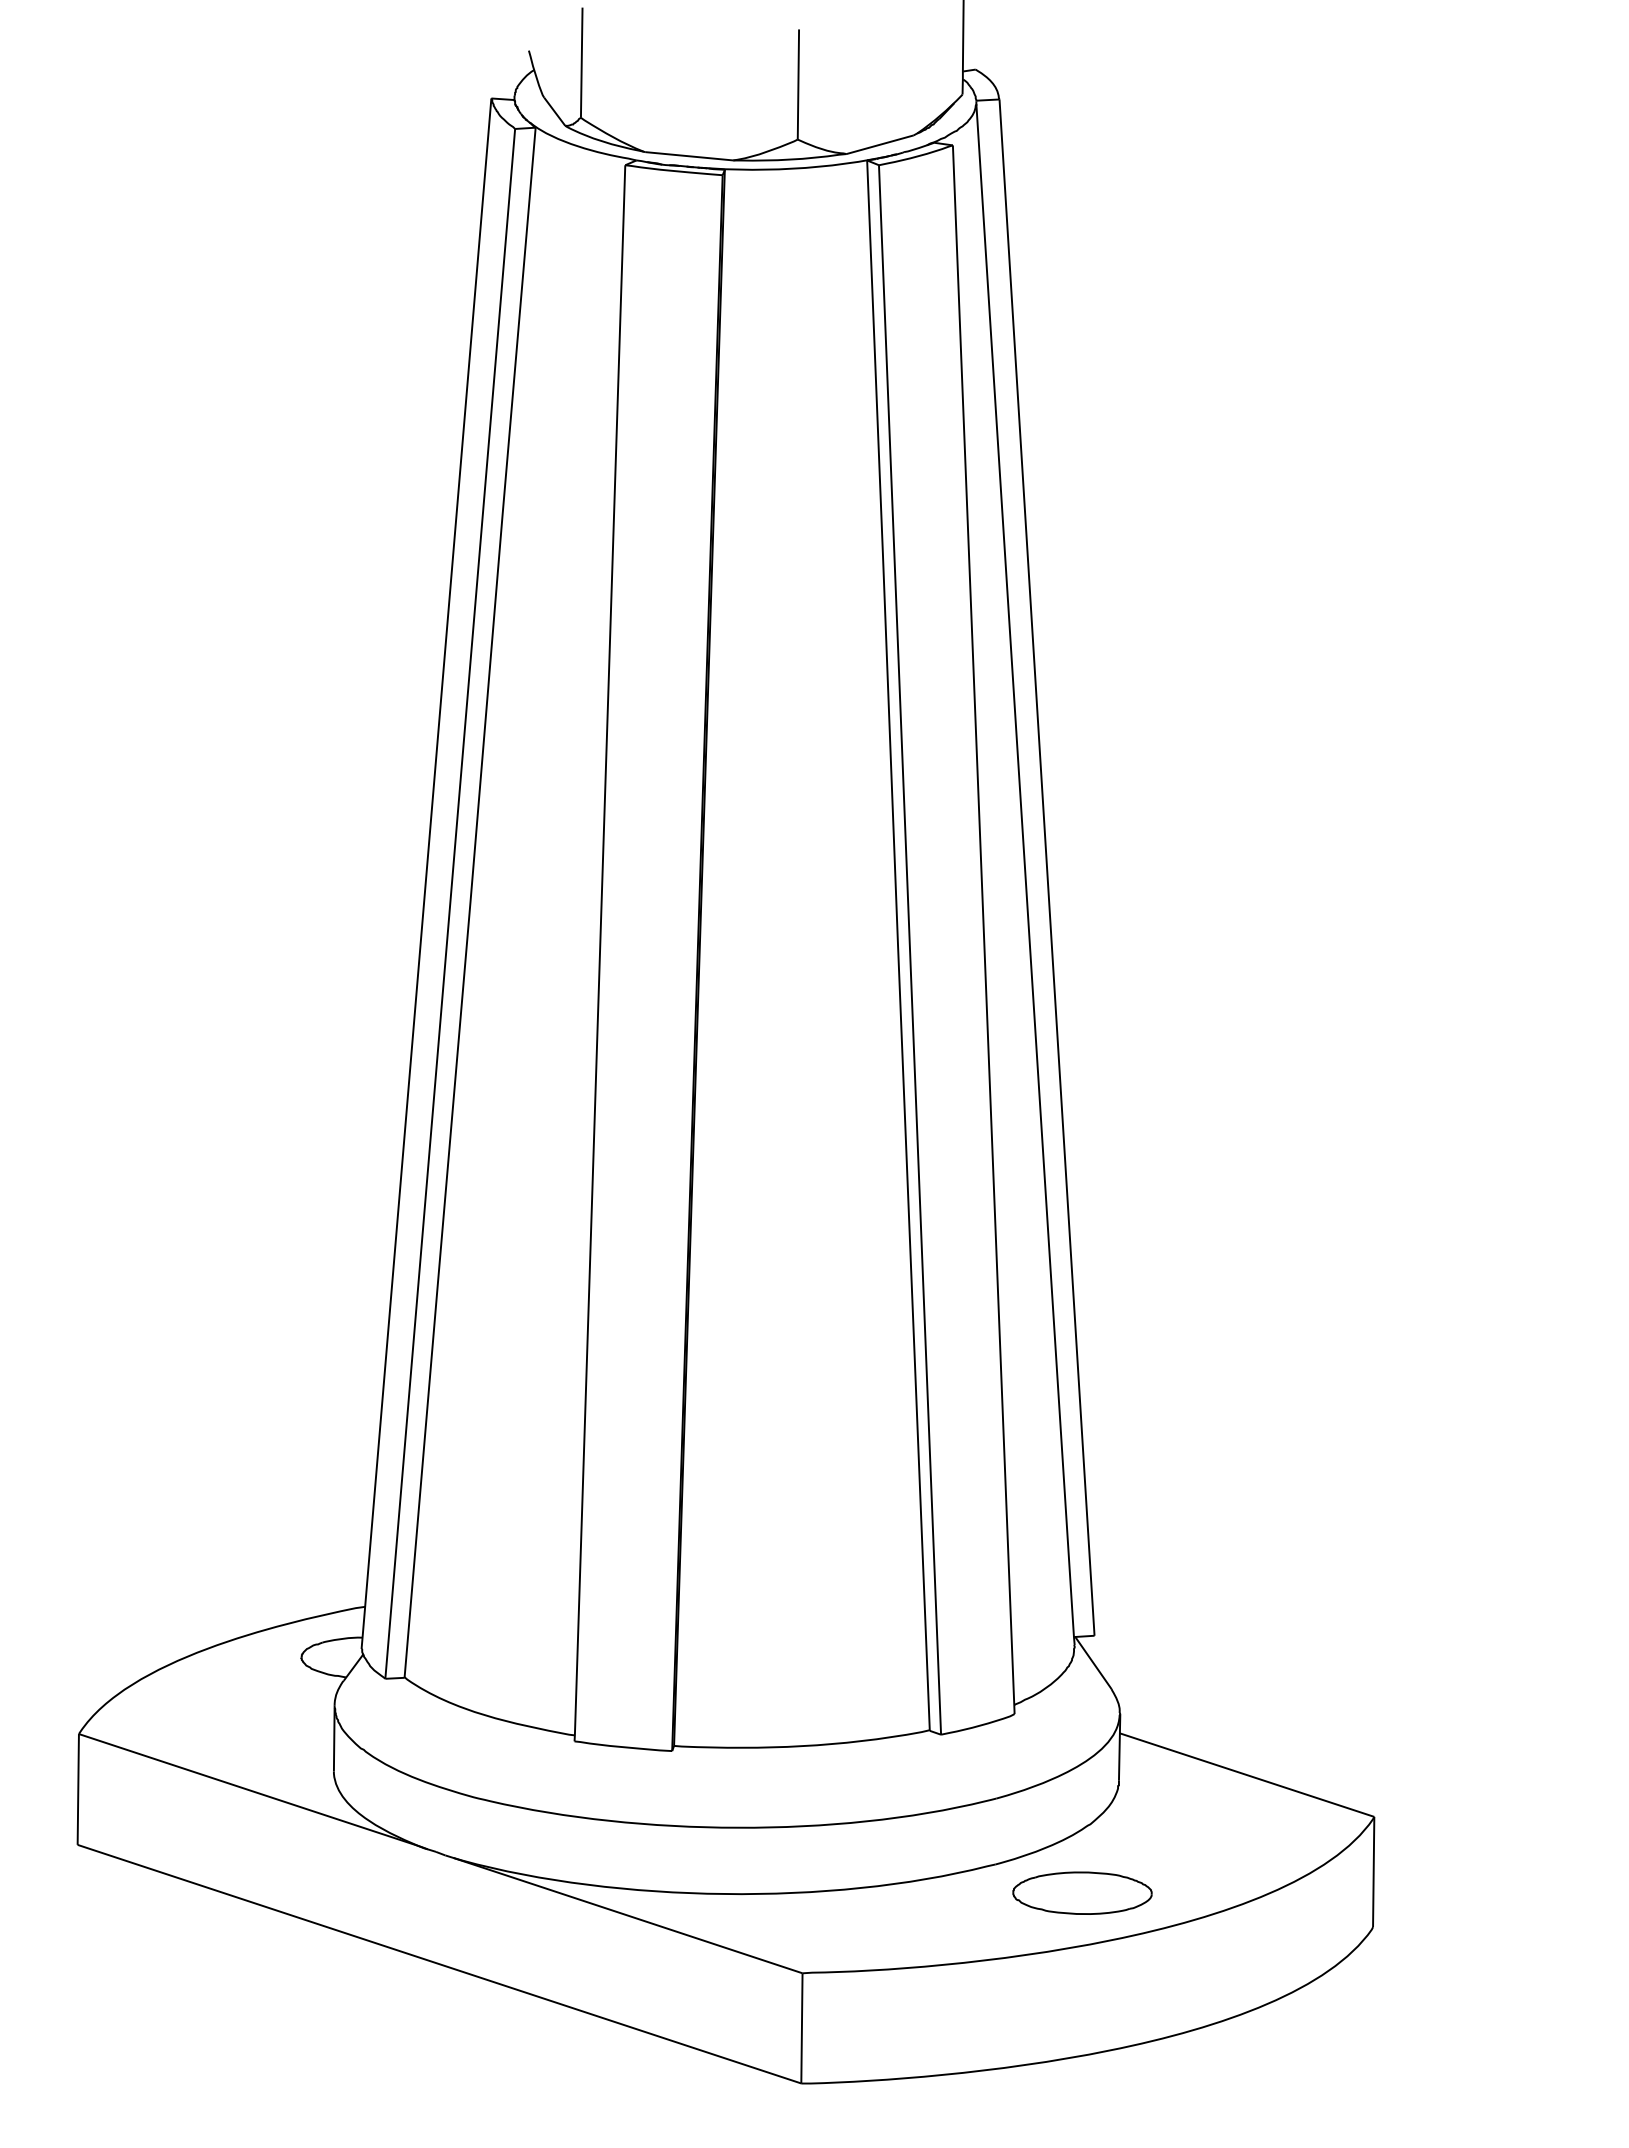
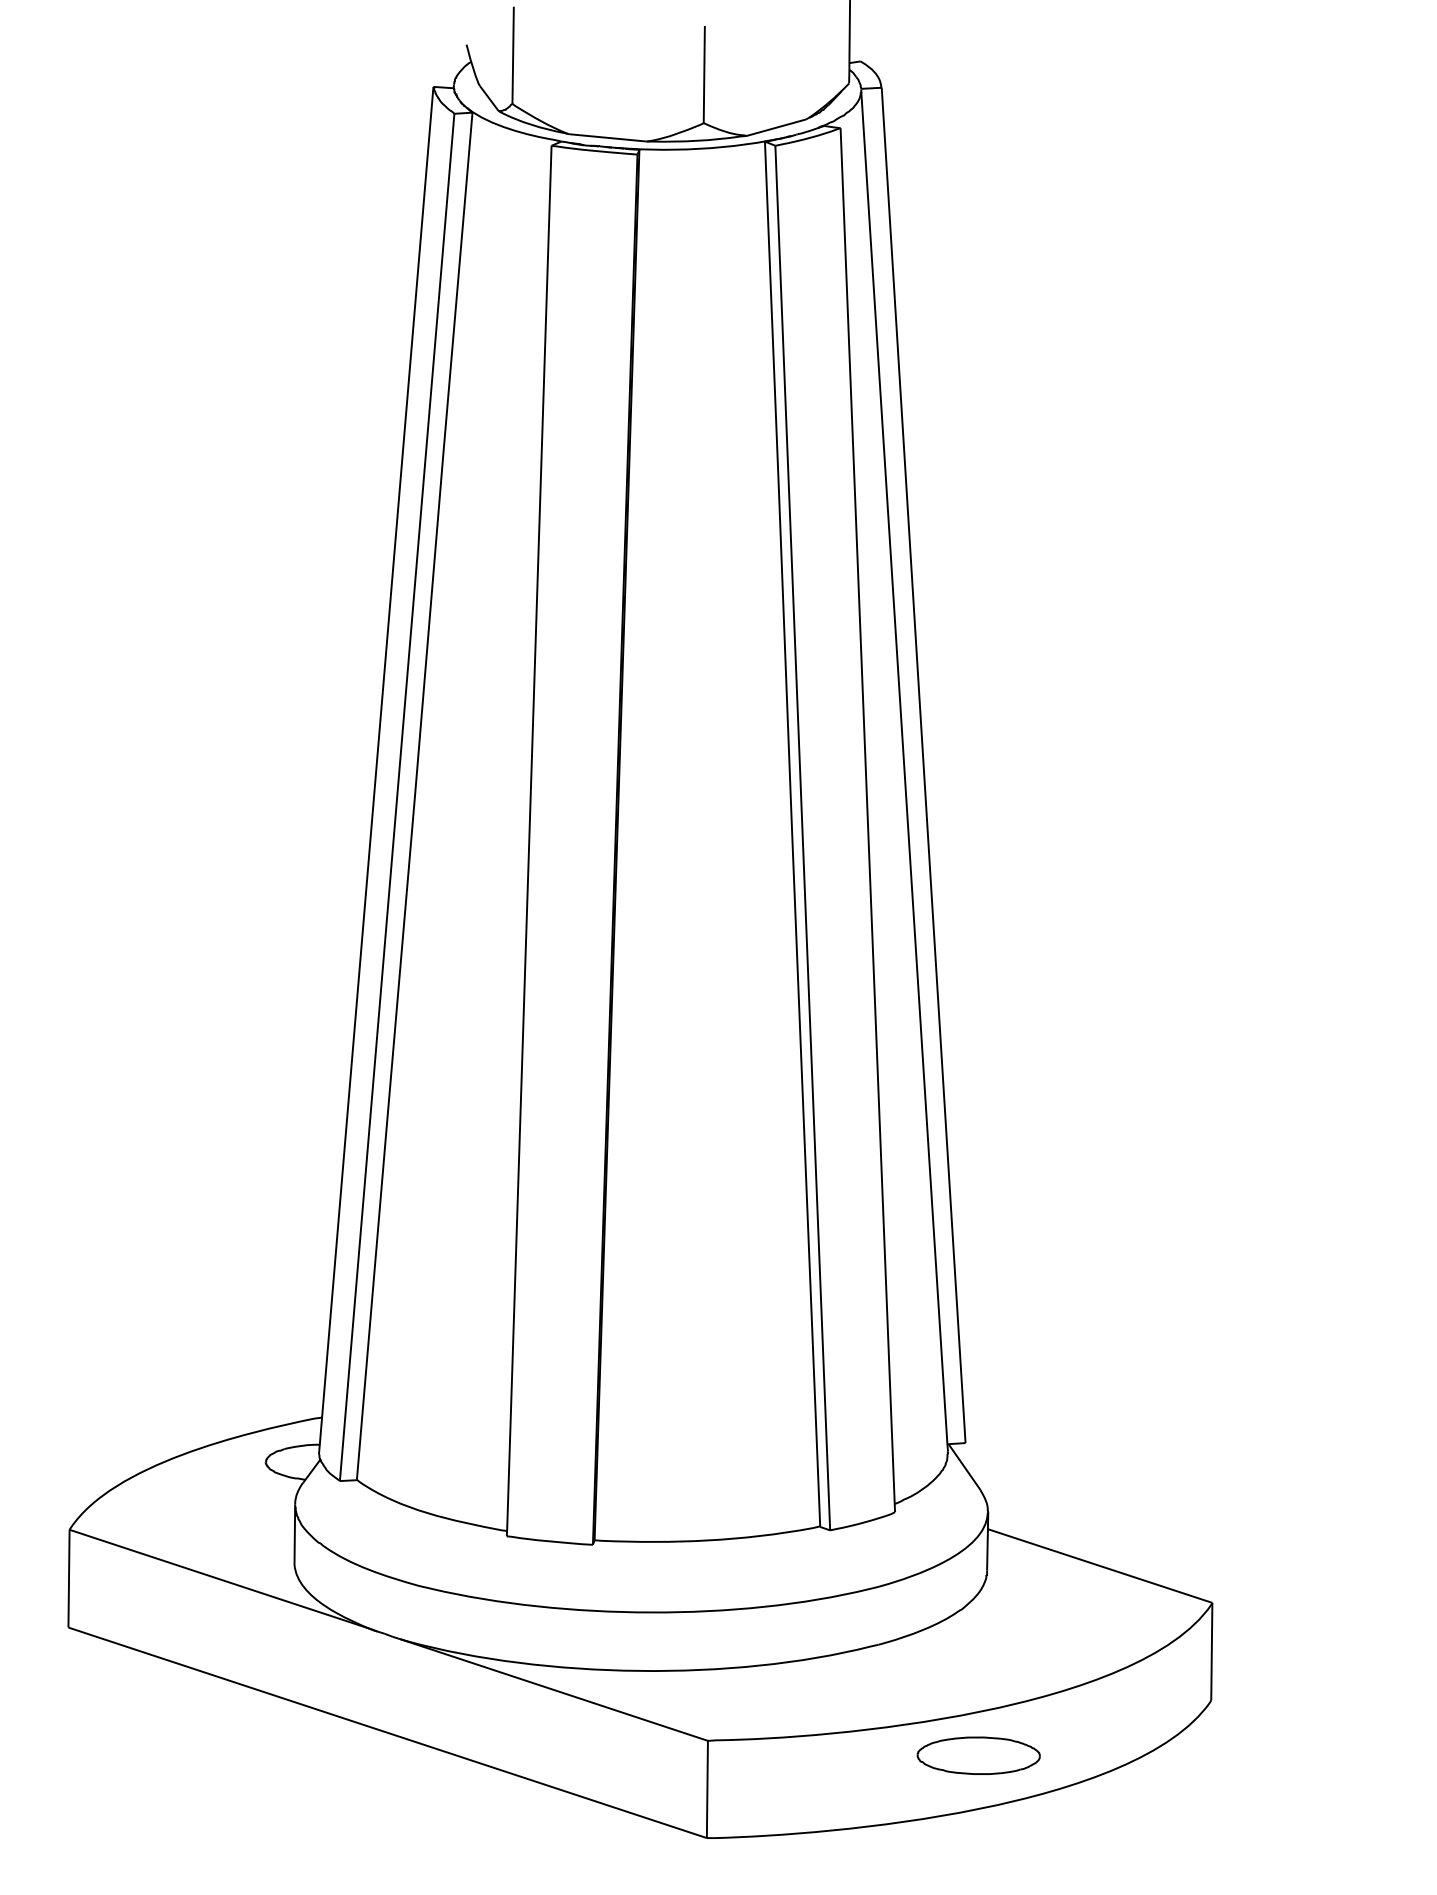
part: (1082, 1892) -> (978, 1755), moved

